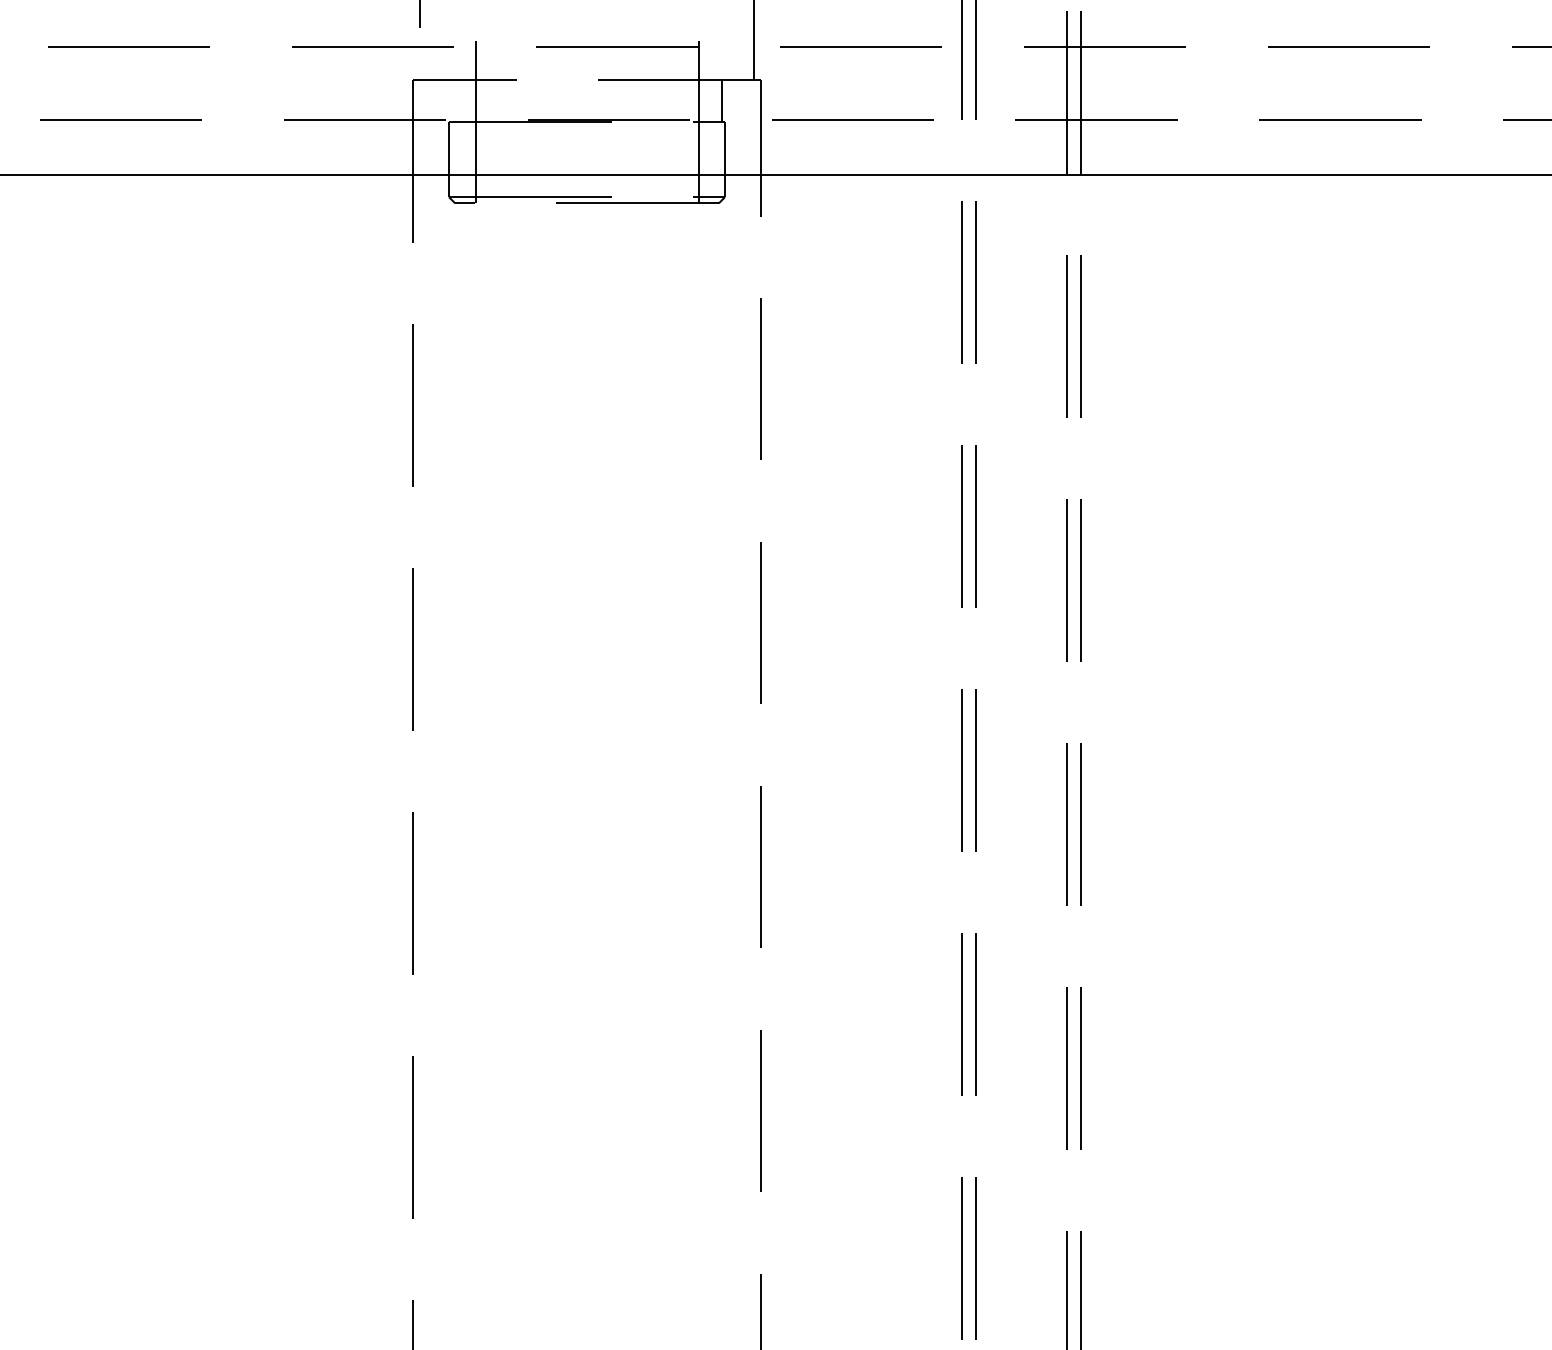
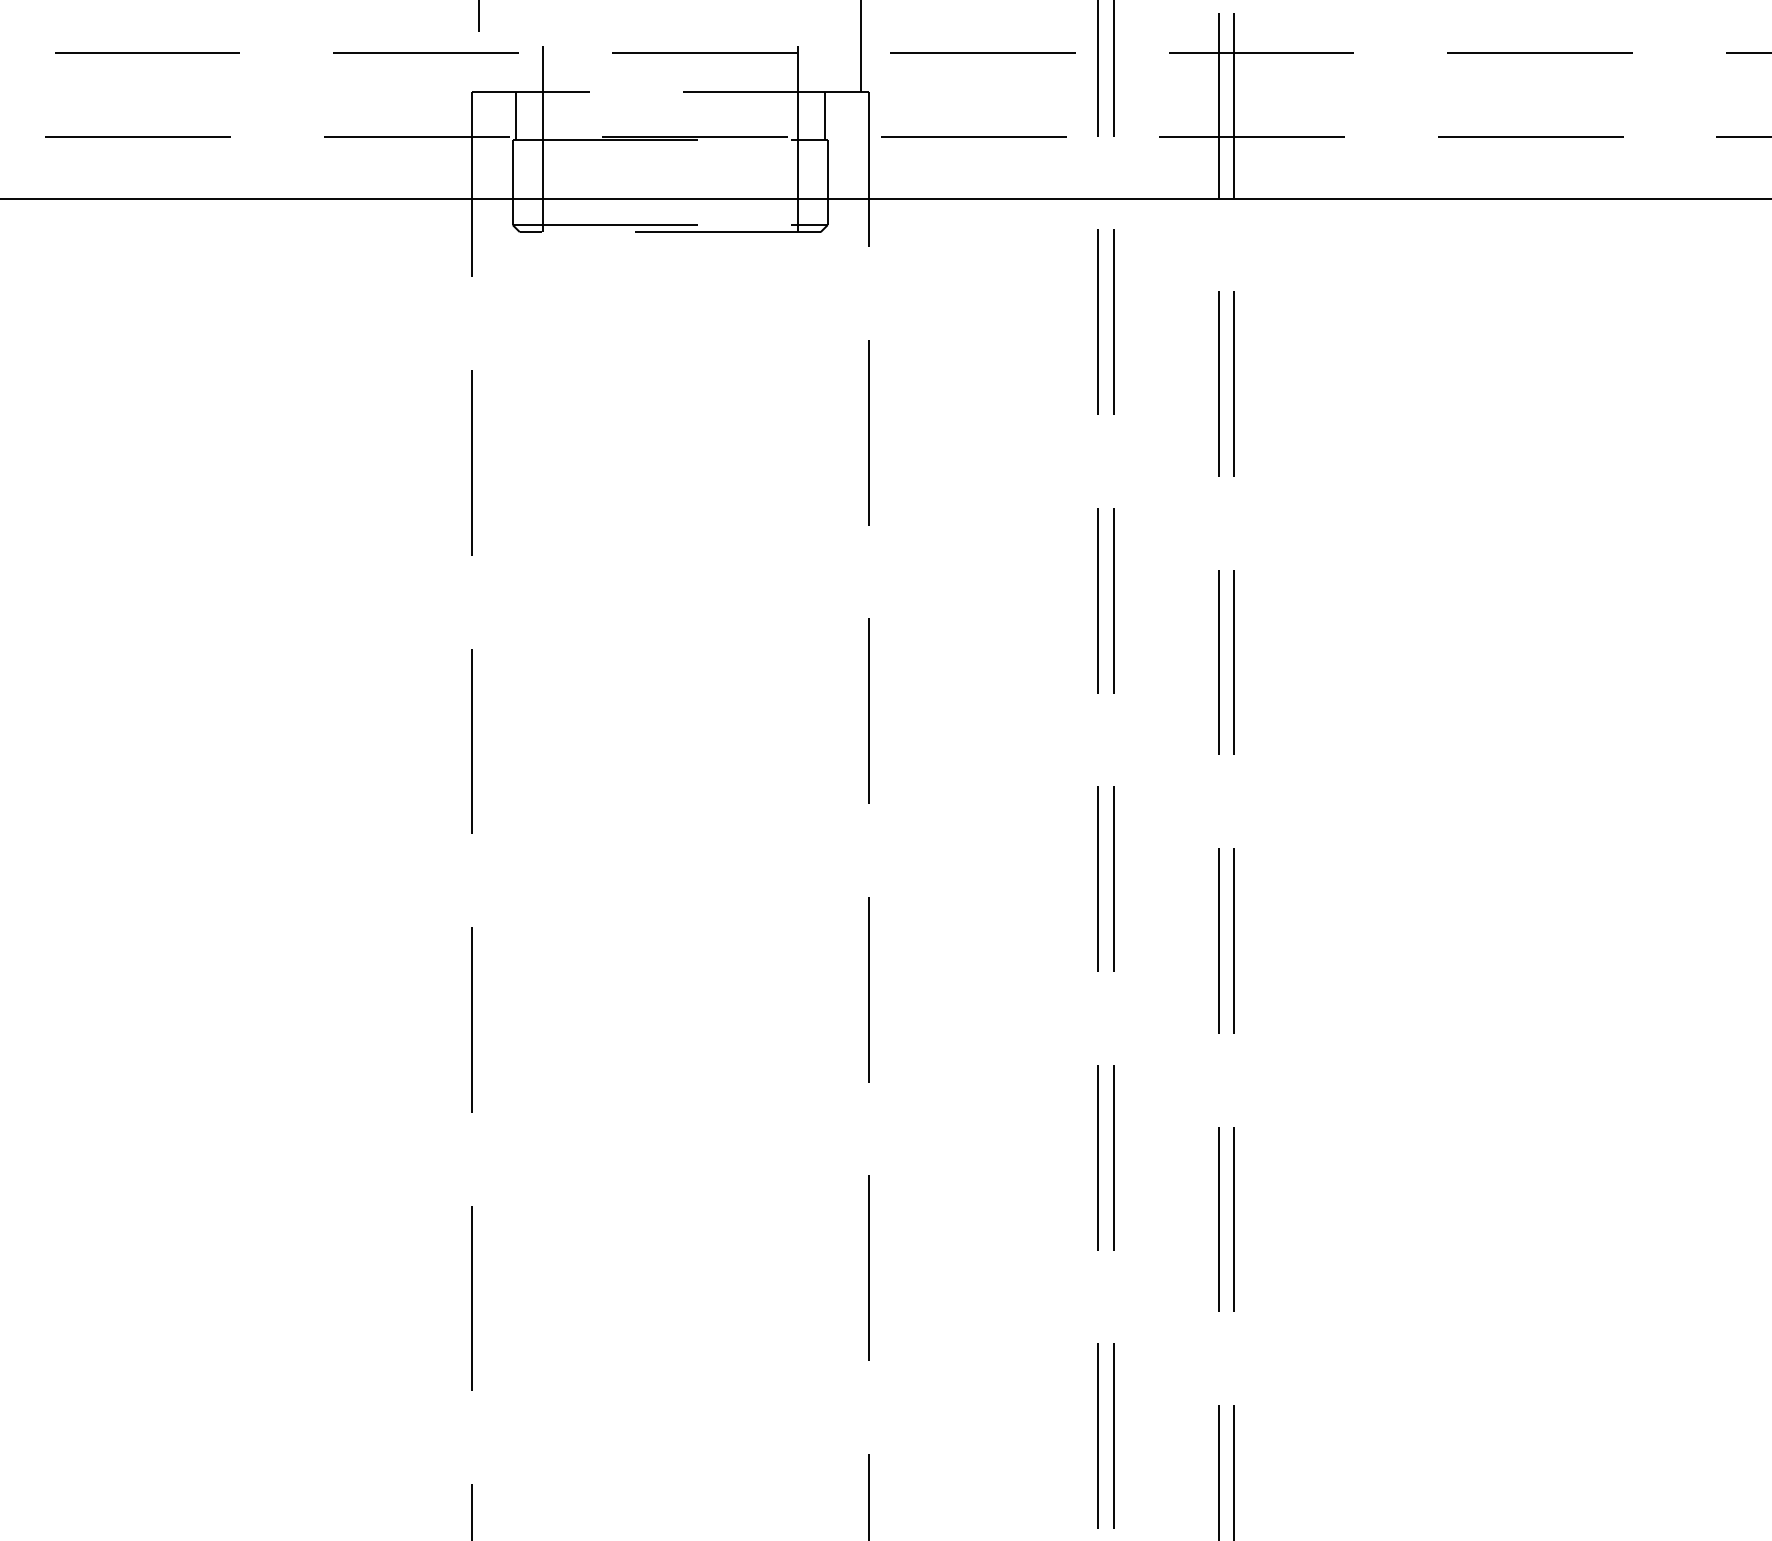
line: (451, 101) -> (515, 115), added

